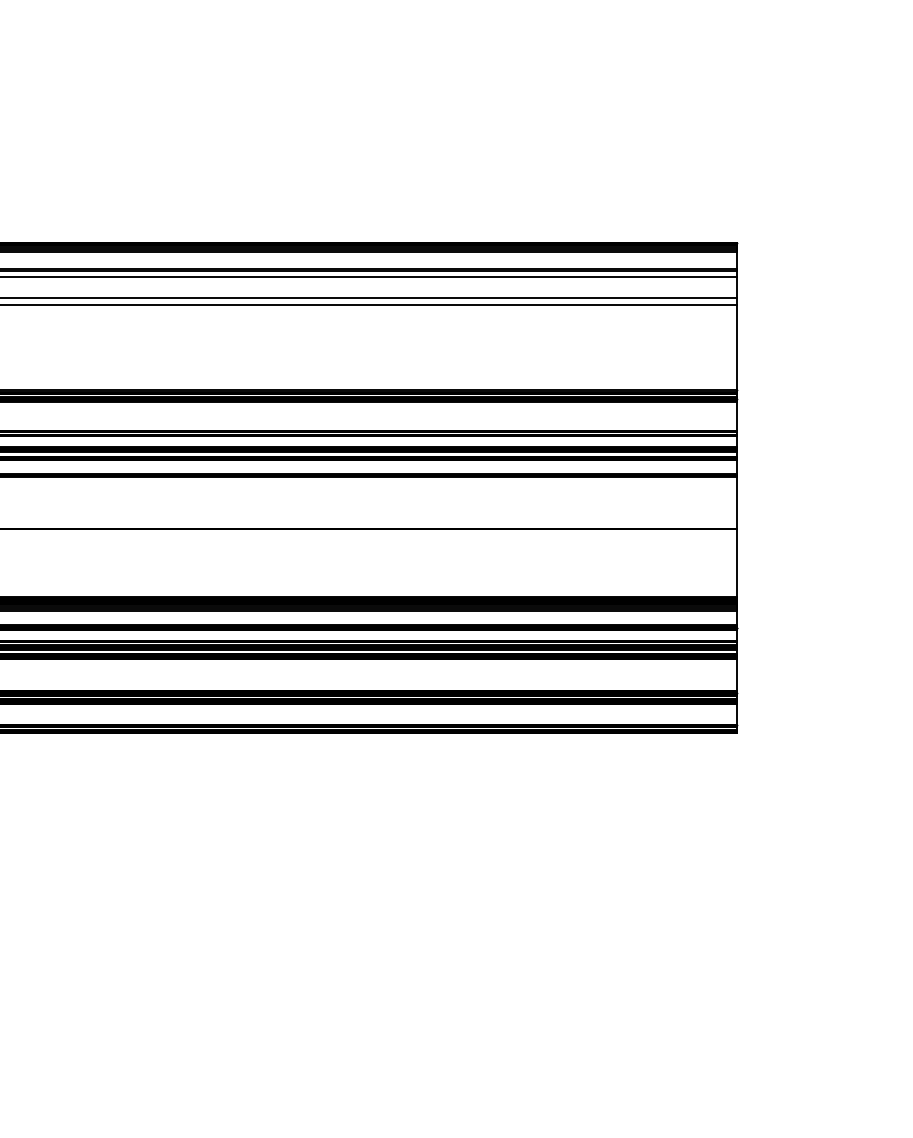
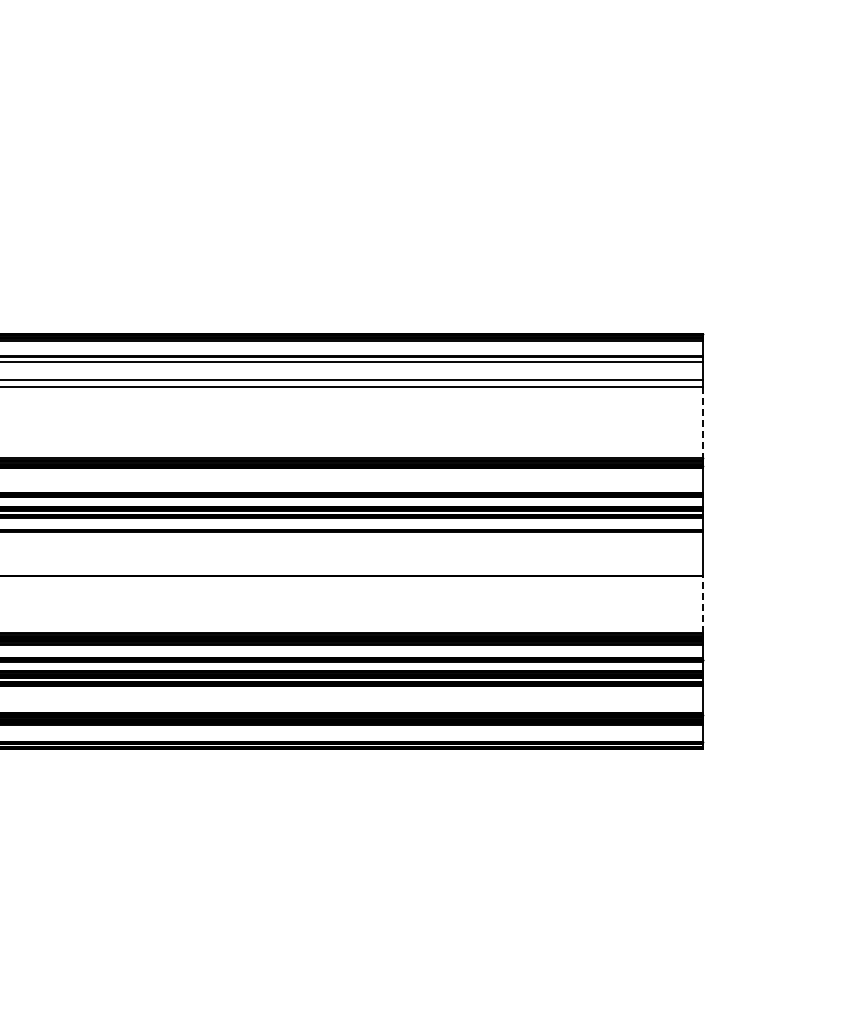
line: (736, 347) -> (703, 422), solid -> dashed
line: (736, 562) -> (703, 604), solid -> dashed

